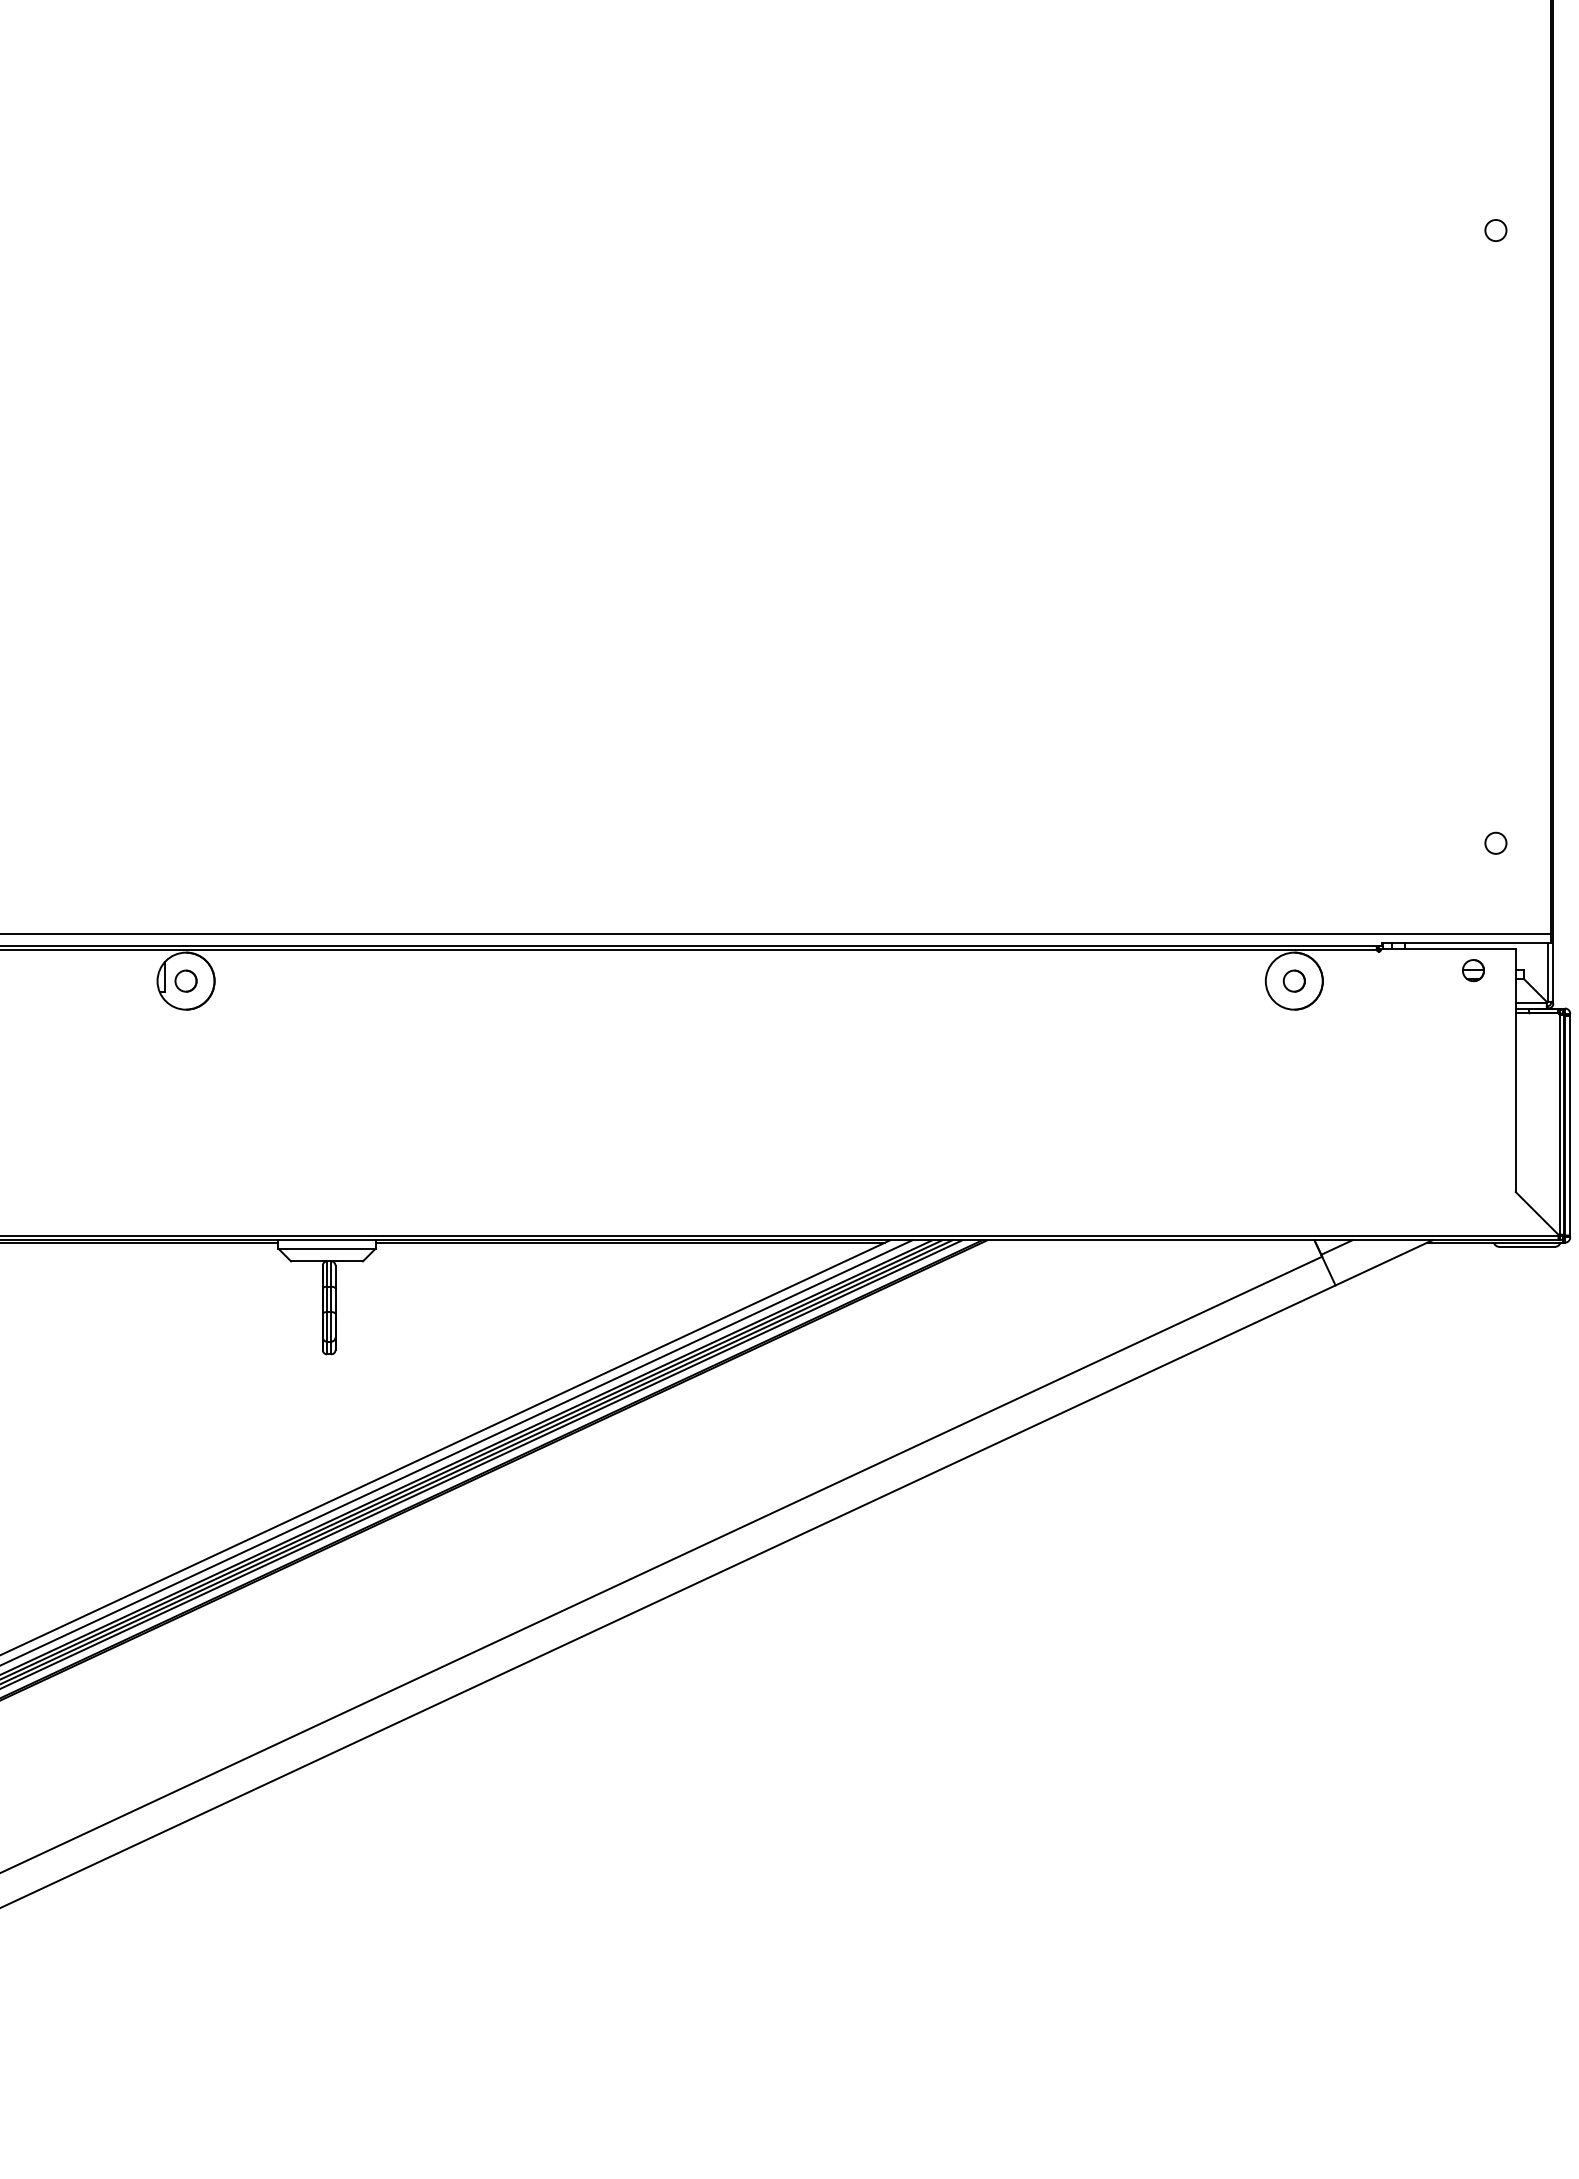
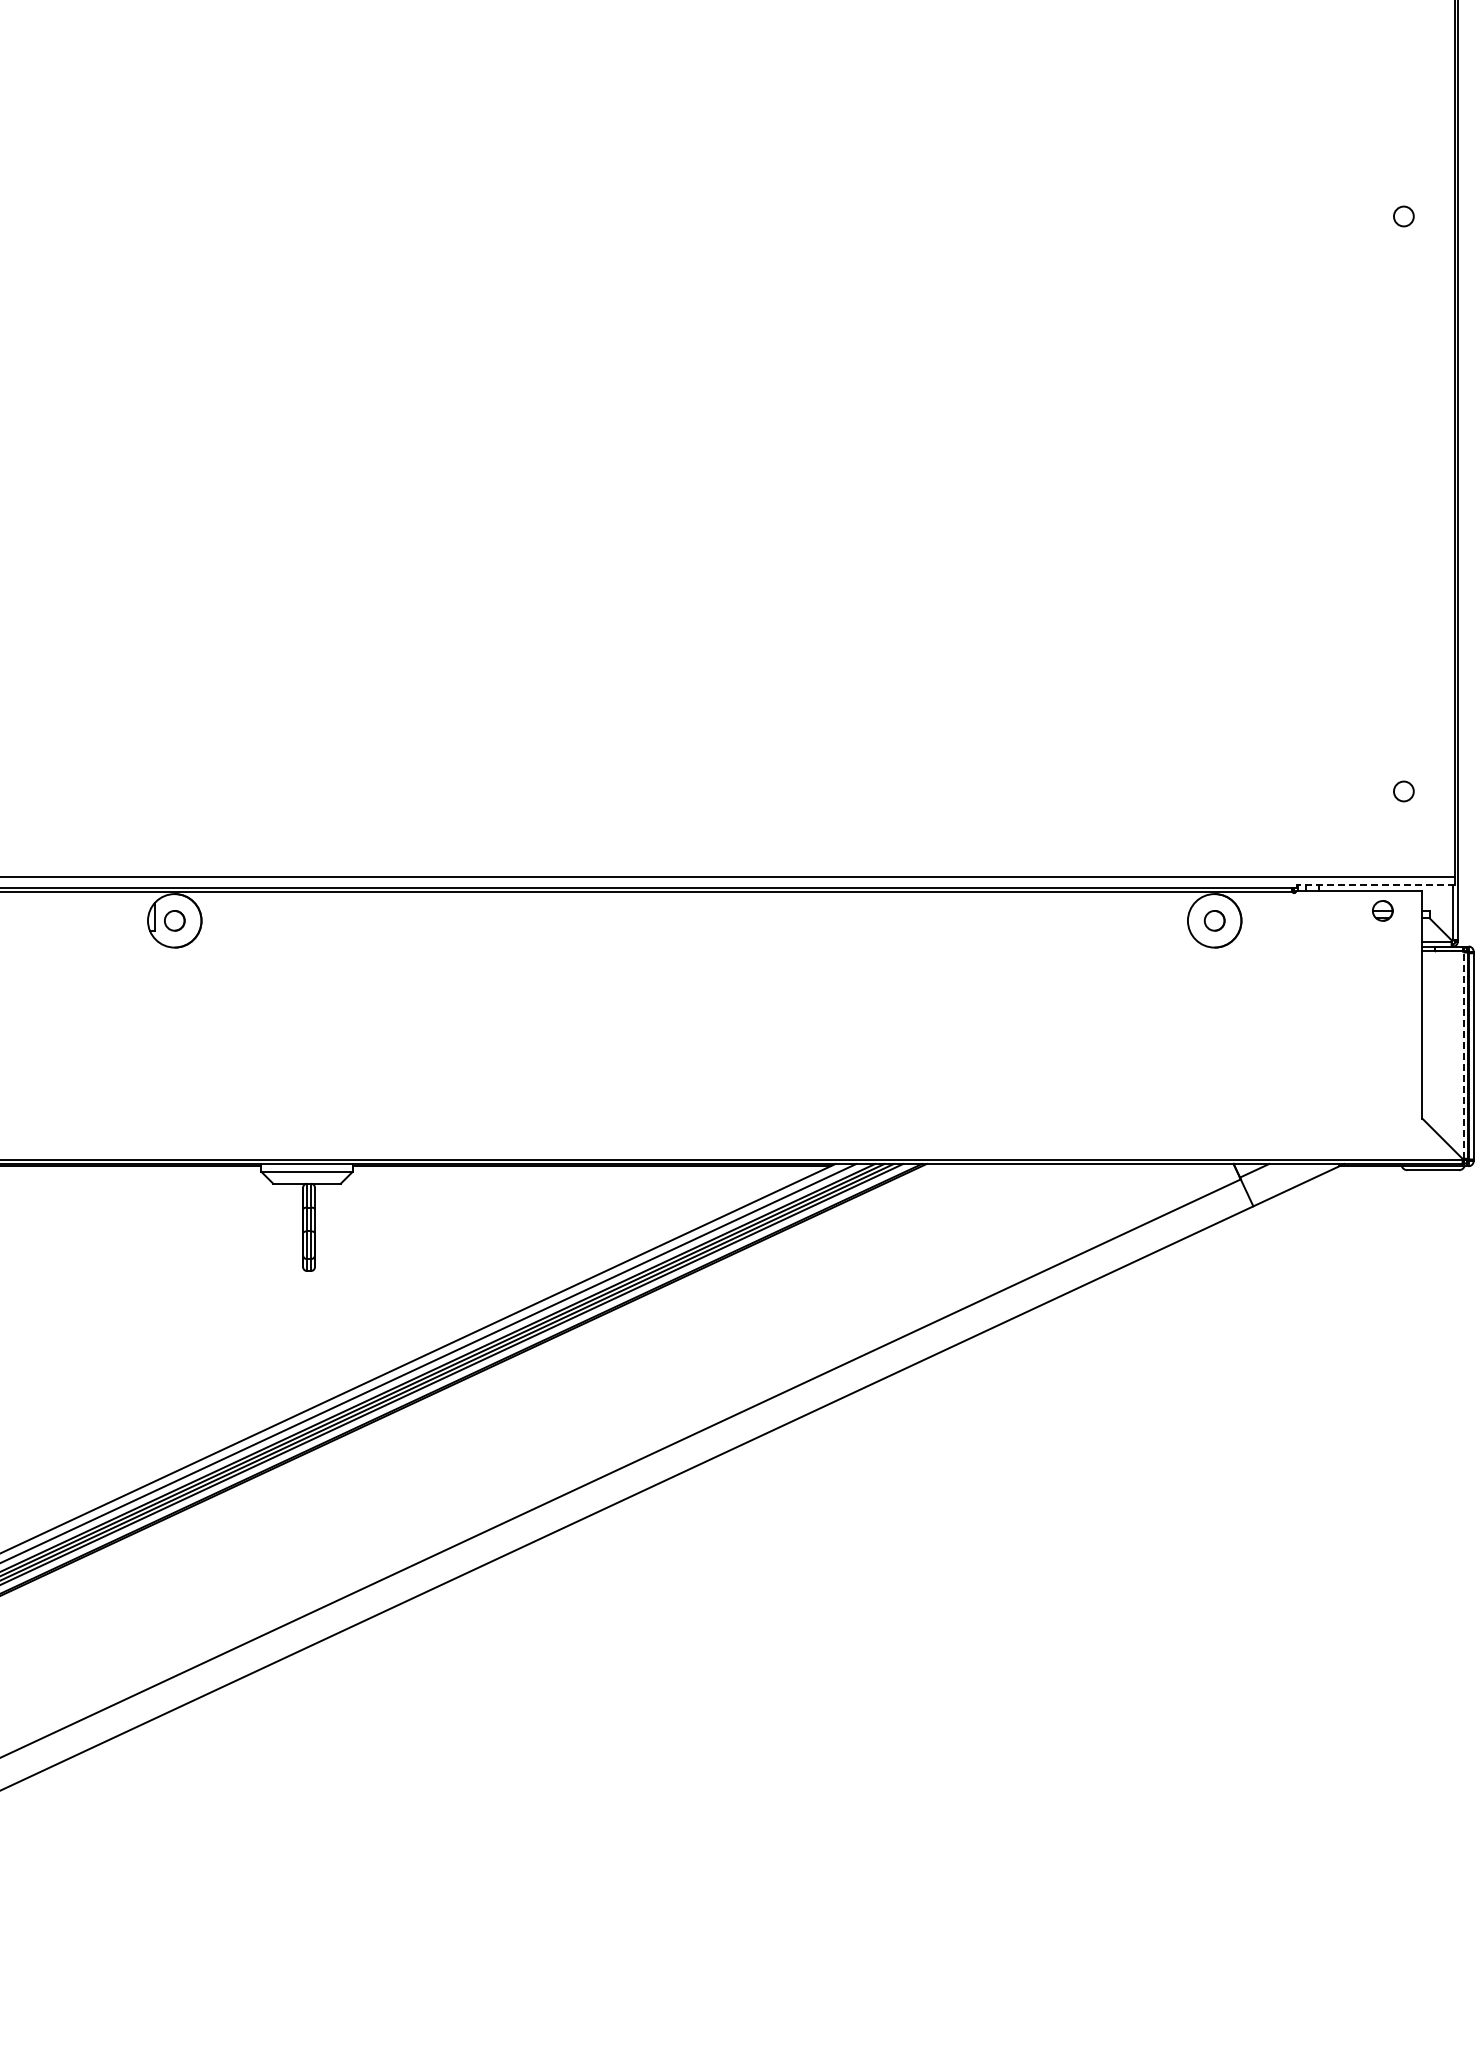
line: (1465, 942) -> (1375, 884), solid -> dashed
line: (1559, 1124) -> (1463, 1055), solid -> dashed

